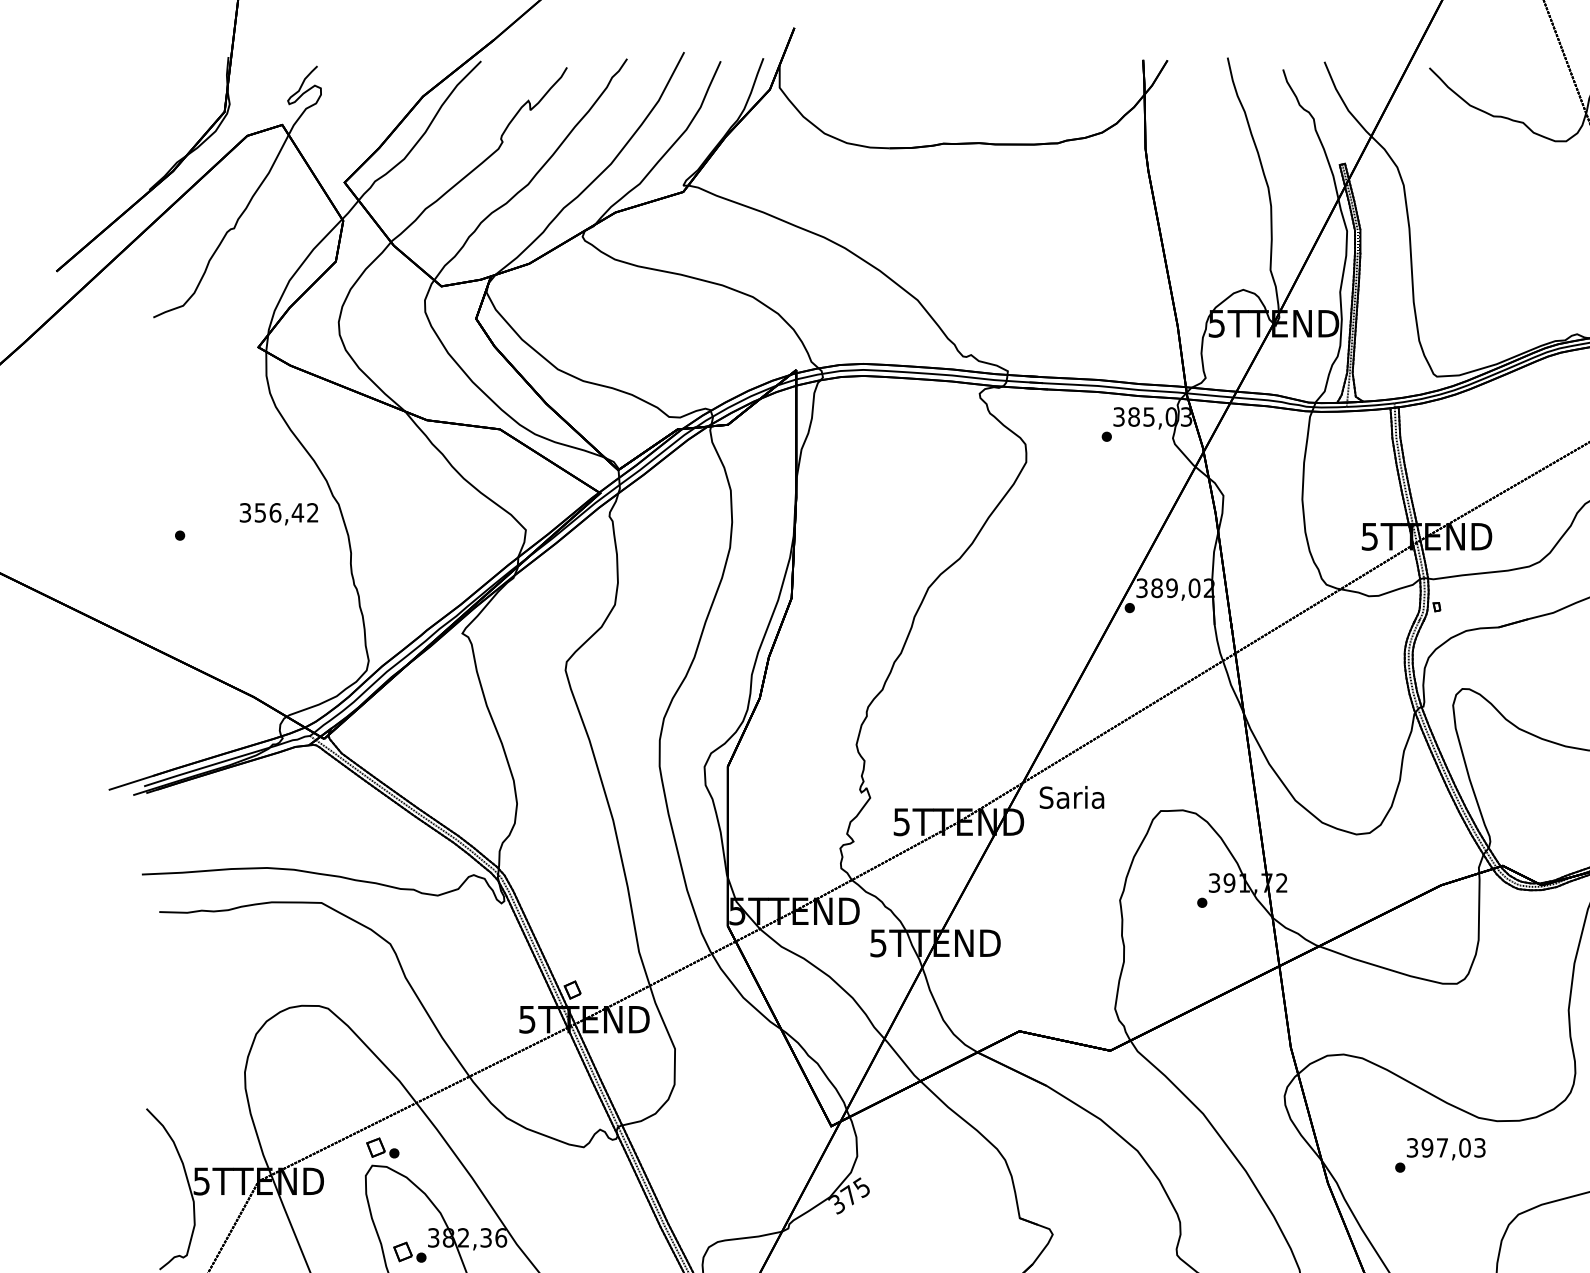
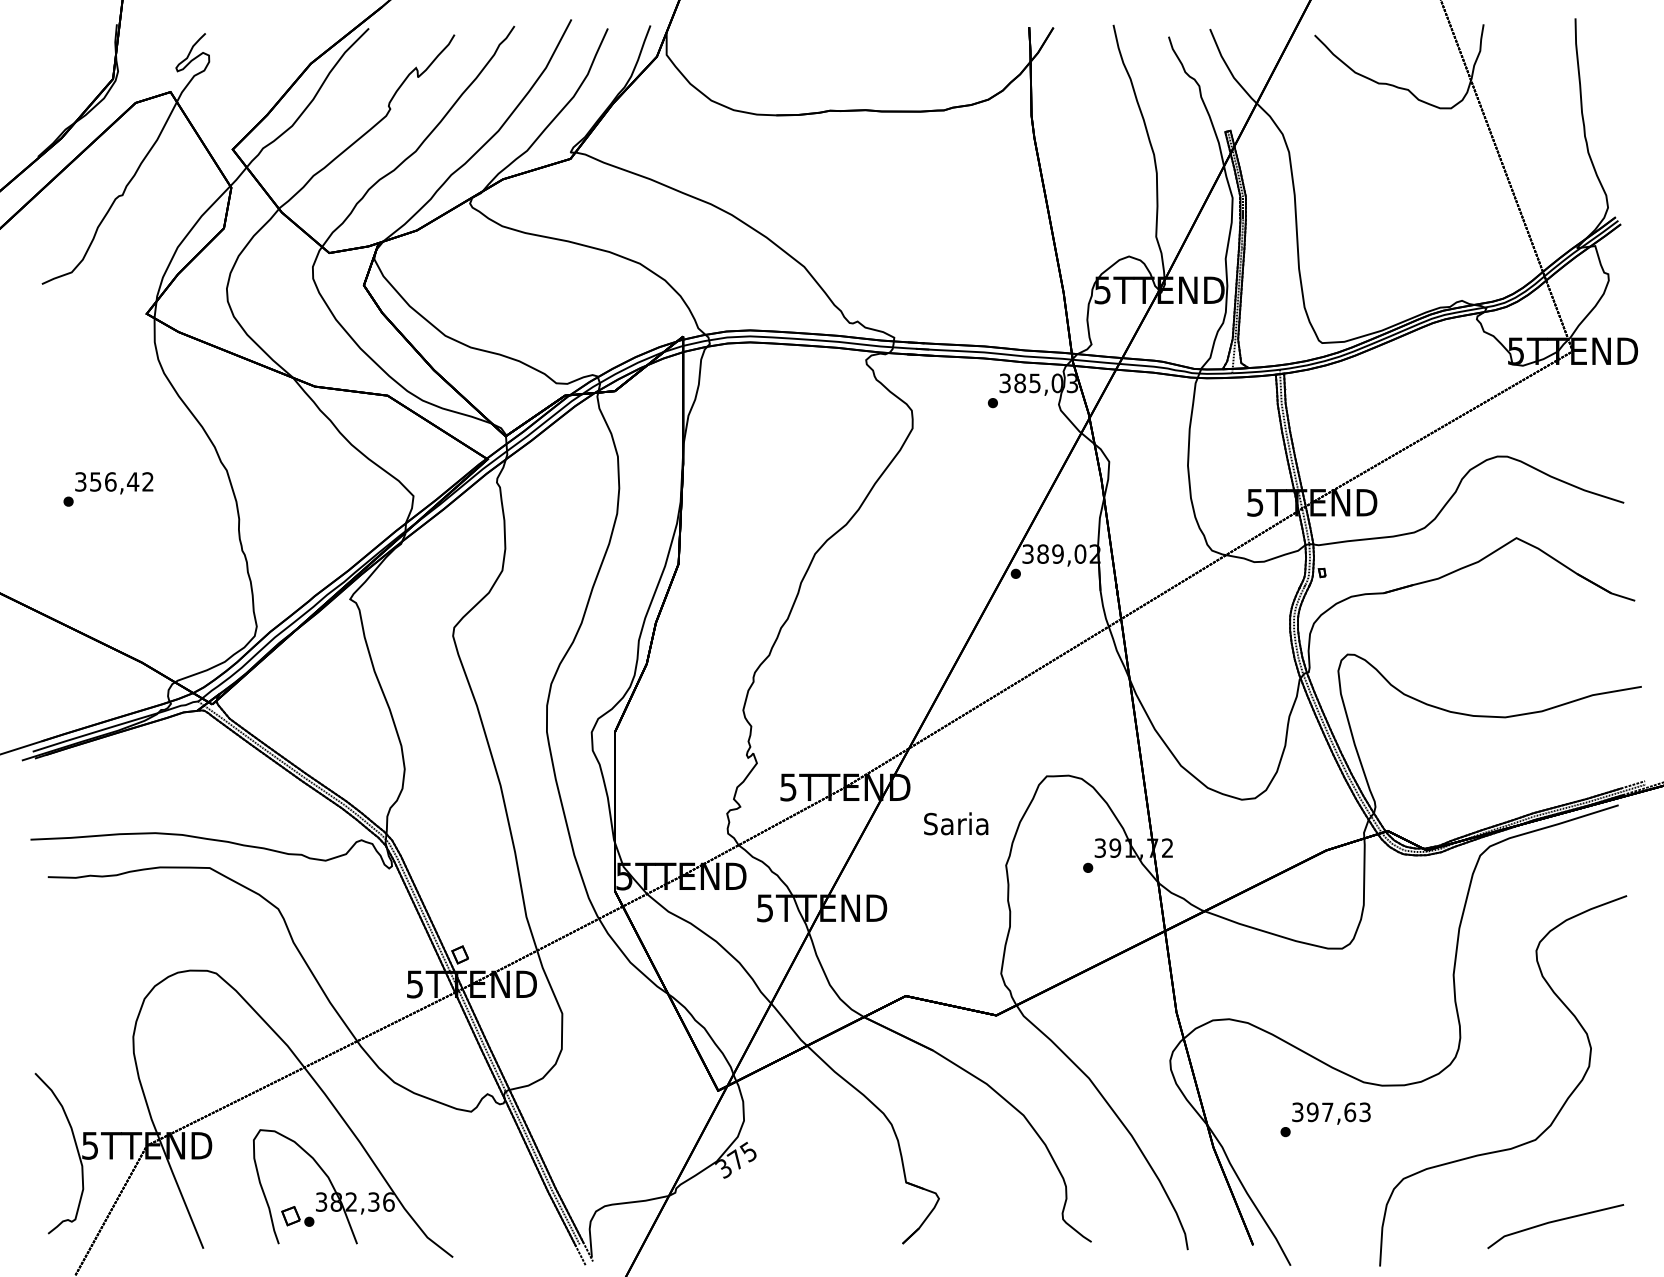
text: (279, 514) -> (114, 483), moved
text: (1072, 797) -> (956, 823), moved
text: (1465, 1147) -> (1350, 1111), 397,03 -> 397,63
part: (382, 1148) -> (270, 1112), removed

